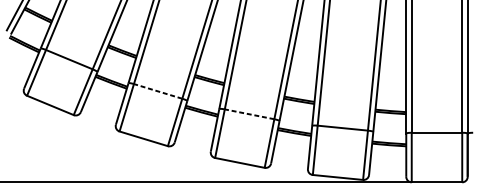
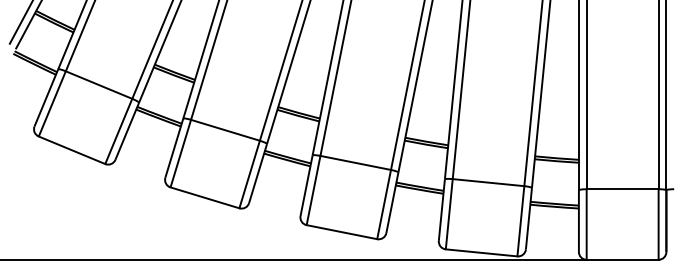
line: (158, 91) -> (225, 130), dashed -> solid
line: (249, 114) -> (355, 162), dashed -> solid

